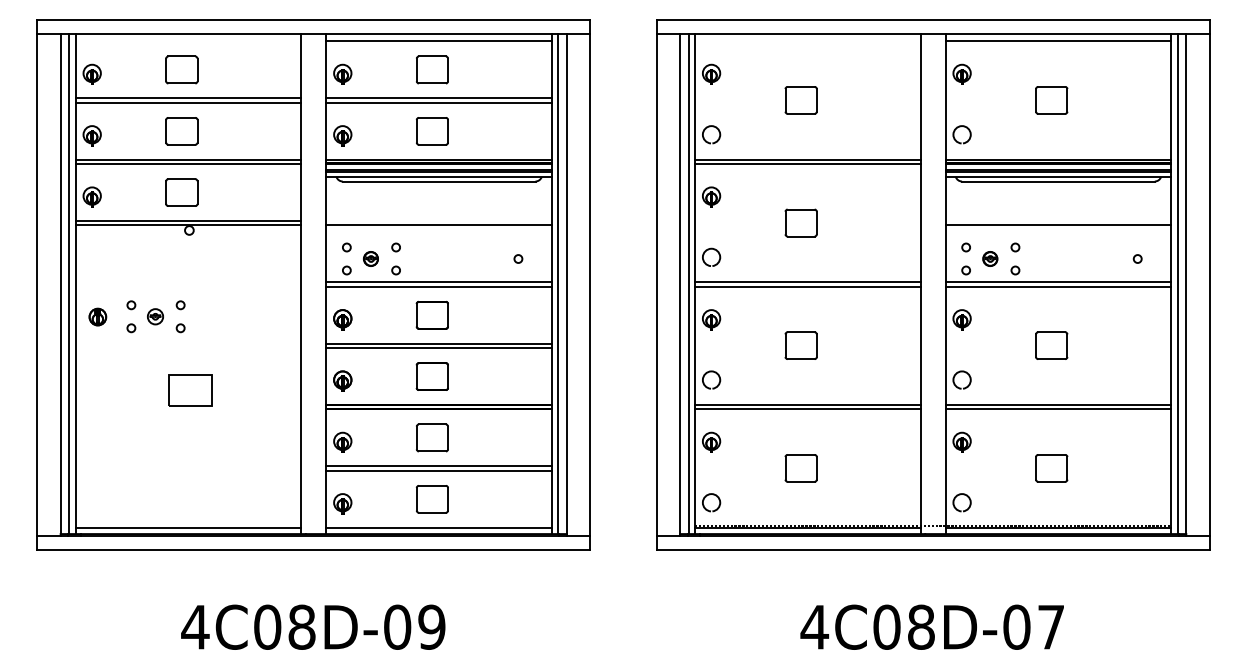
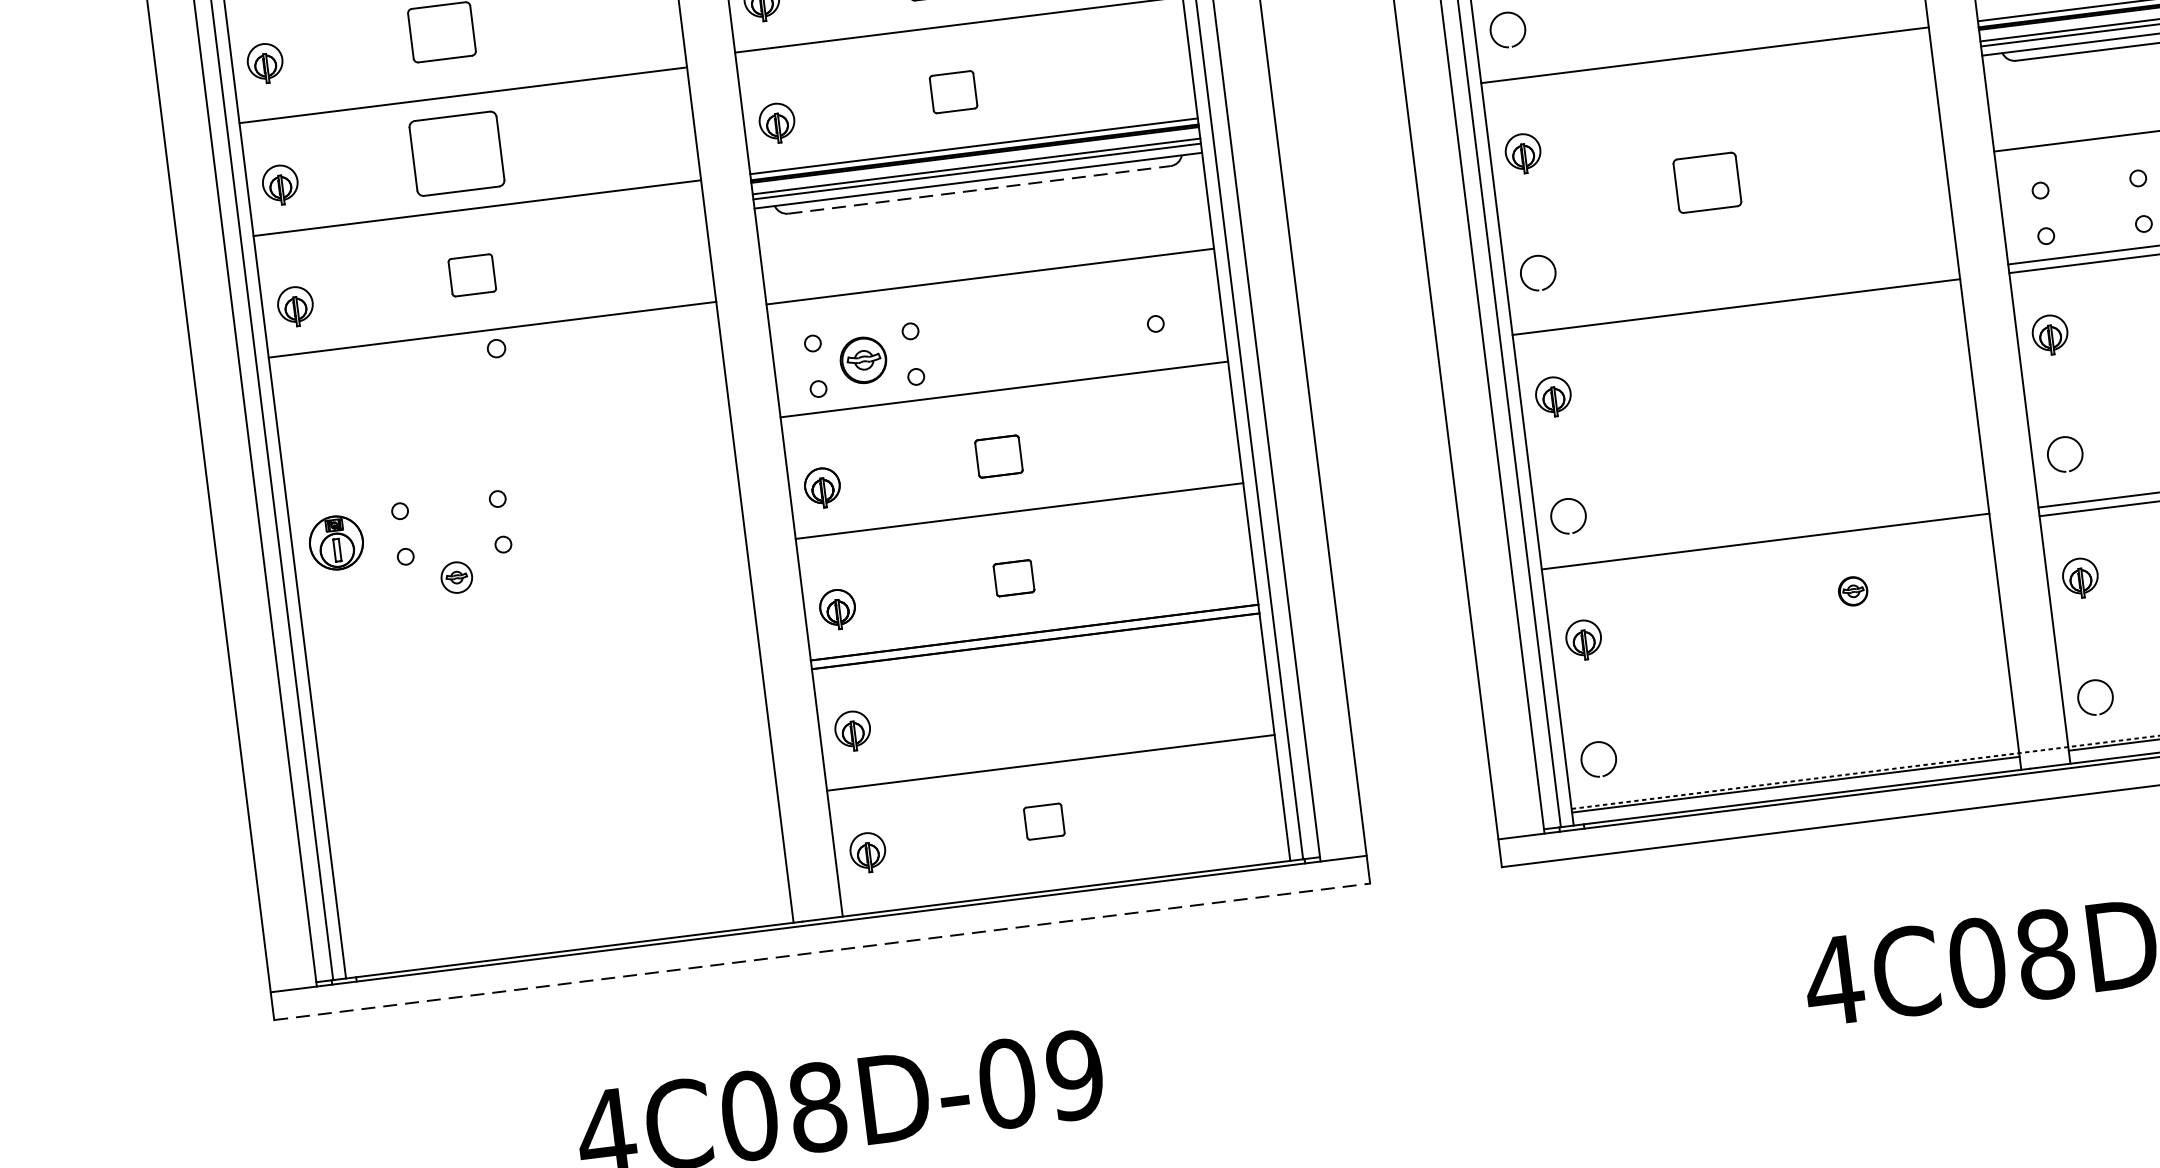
line: (188, 98) -> (462, 87), removed
line: (439, 102) -> (960, 33), removed
part: (181, 131) -> (456, 154), size x1.4
part: (431, 131) -> (952, 92), size x0.7
line: (188, 163) -> (478, 216), removed
line: (807, 163) -> (1705, 63), removed
line: (439, 181) -> (980, 189), solid -> dashed
part: (181, 192) -> (471, 275), size x0.7
line: (188, 225) -> (493, 338), removed
part: (370, 258) -> (862, 359), size x1.6
part: (990, 258) -> (1853, 590), moved
line: (807, 282) -> (1734, 299), removed
line: (439, 286) -> (1006, 397), removed
part: (431, 314) -> (997, 455), size x0.7
part: (97, 316) -> (335, 541), size x1.6
part: (155, 316) -> (456, 577), moved
part: (800, 345) -> (1736, 425), removed
line: (439, 347) -> (1021, 518), removed
part: (431, 376) -> (1012, 578), size x0.6
part: (190, 390) -> (538, 665), removed
line: (807, 409) -> (1766, 550), removed
part: (432, 437) -> (1029, 698), removed
line: (439, 466) -> (1050, 754), removed
part: (800, 468) -> (1766, 669), removed
part: (431, 499) -> (1042, 822), size x0.6
line: (188, 527) -> (568, 937), removed
line: (439, 527) -> (1065, 875), removed
line: (314, 550) -> (823, 952), solid -> dashed

